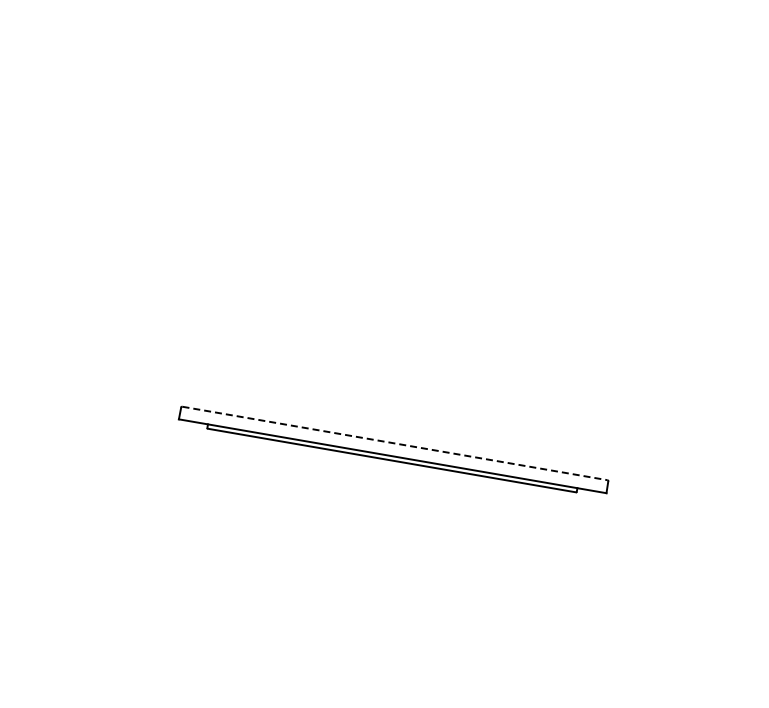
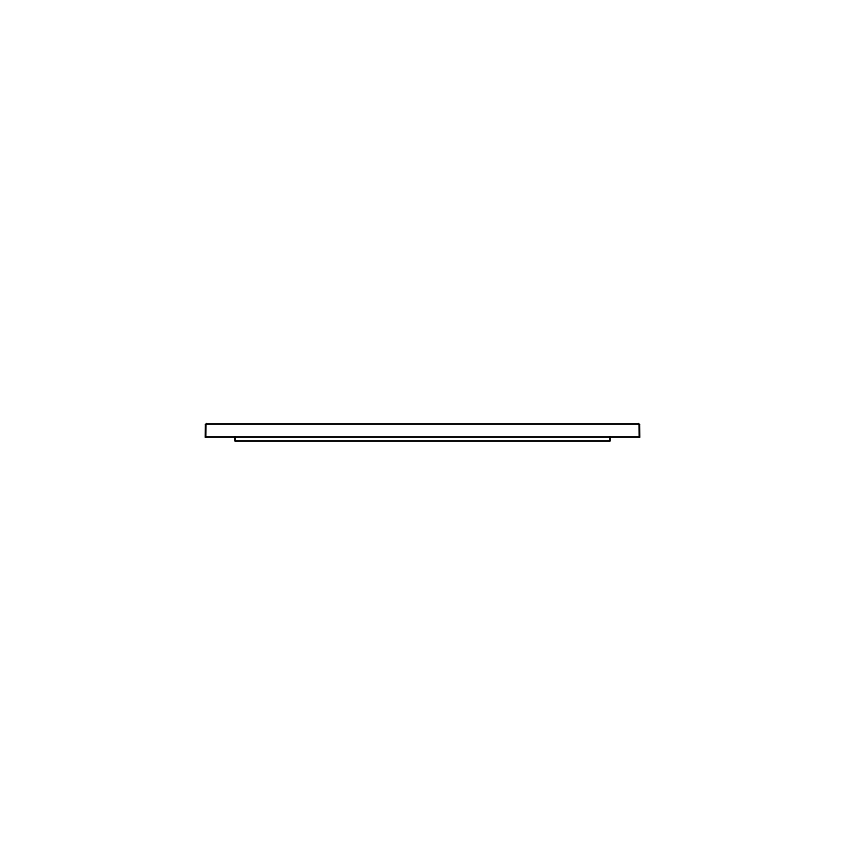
line: (394, 443) -> (422, 423), dashed -> solid

